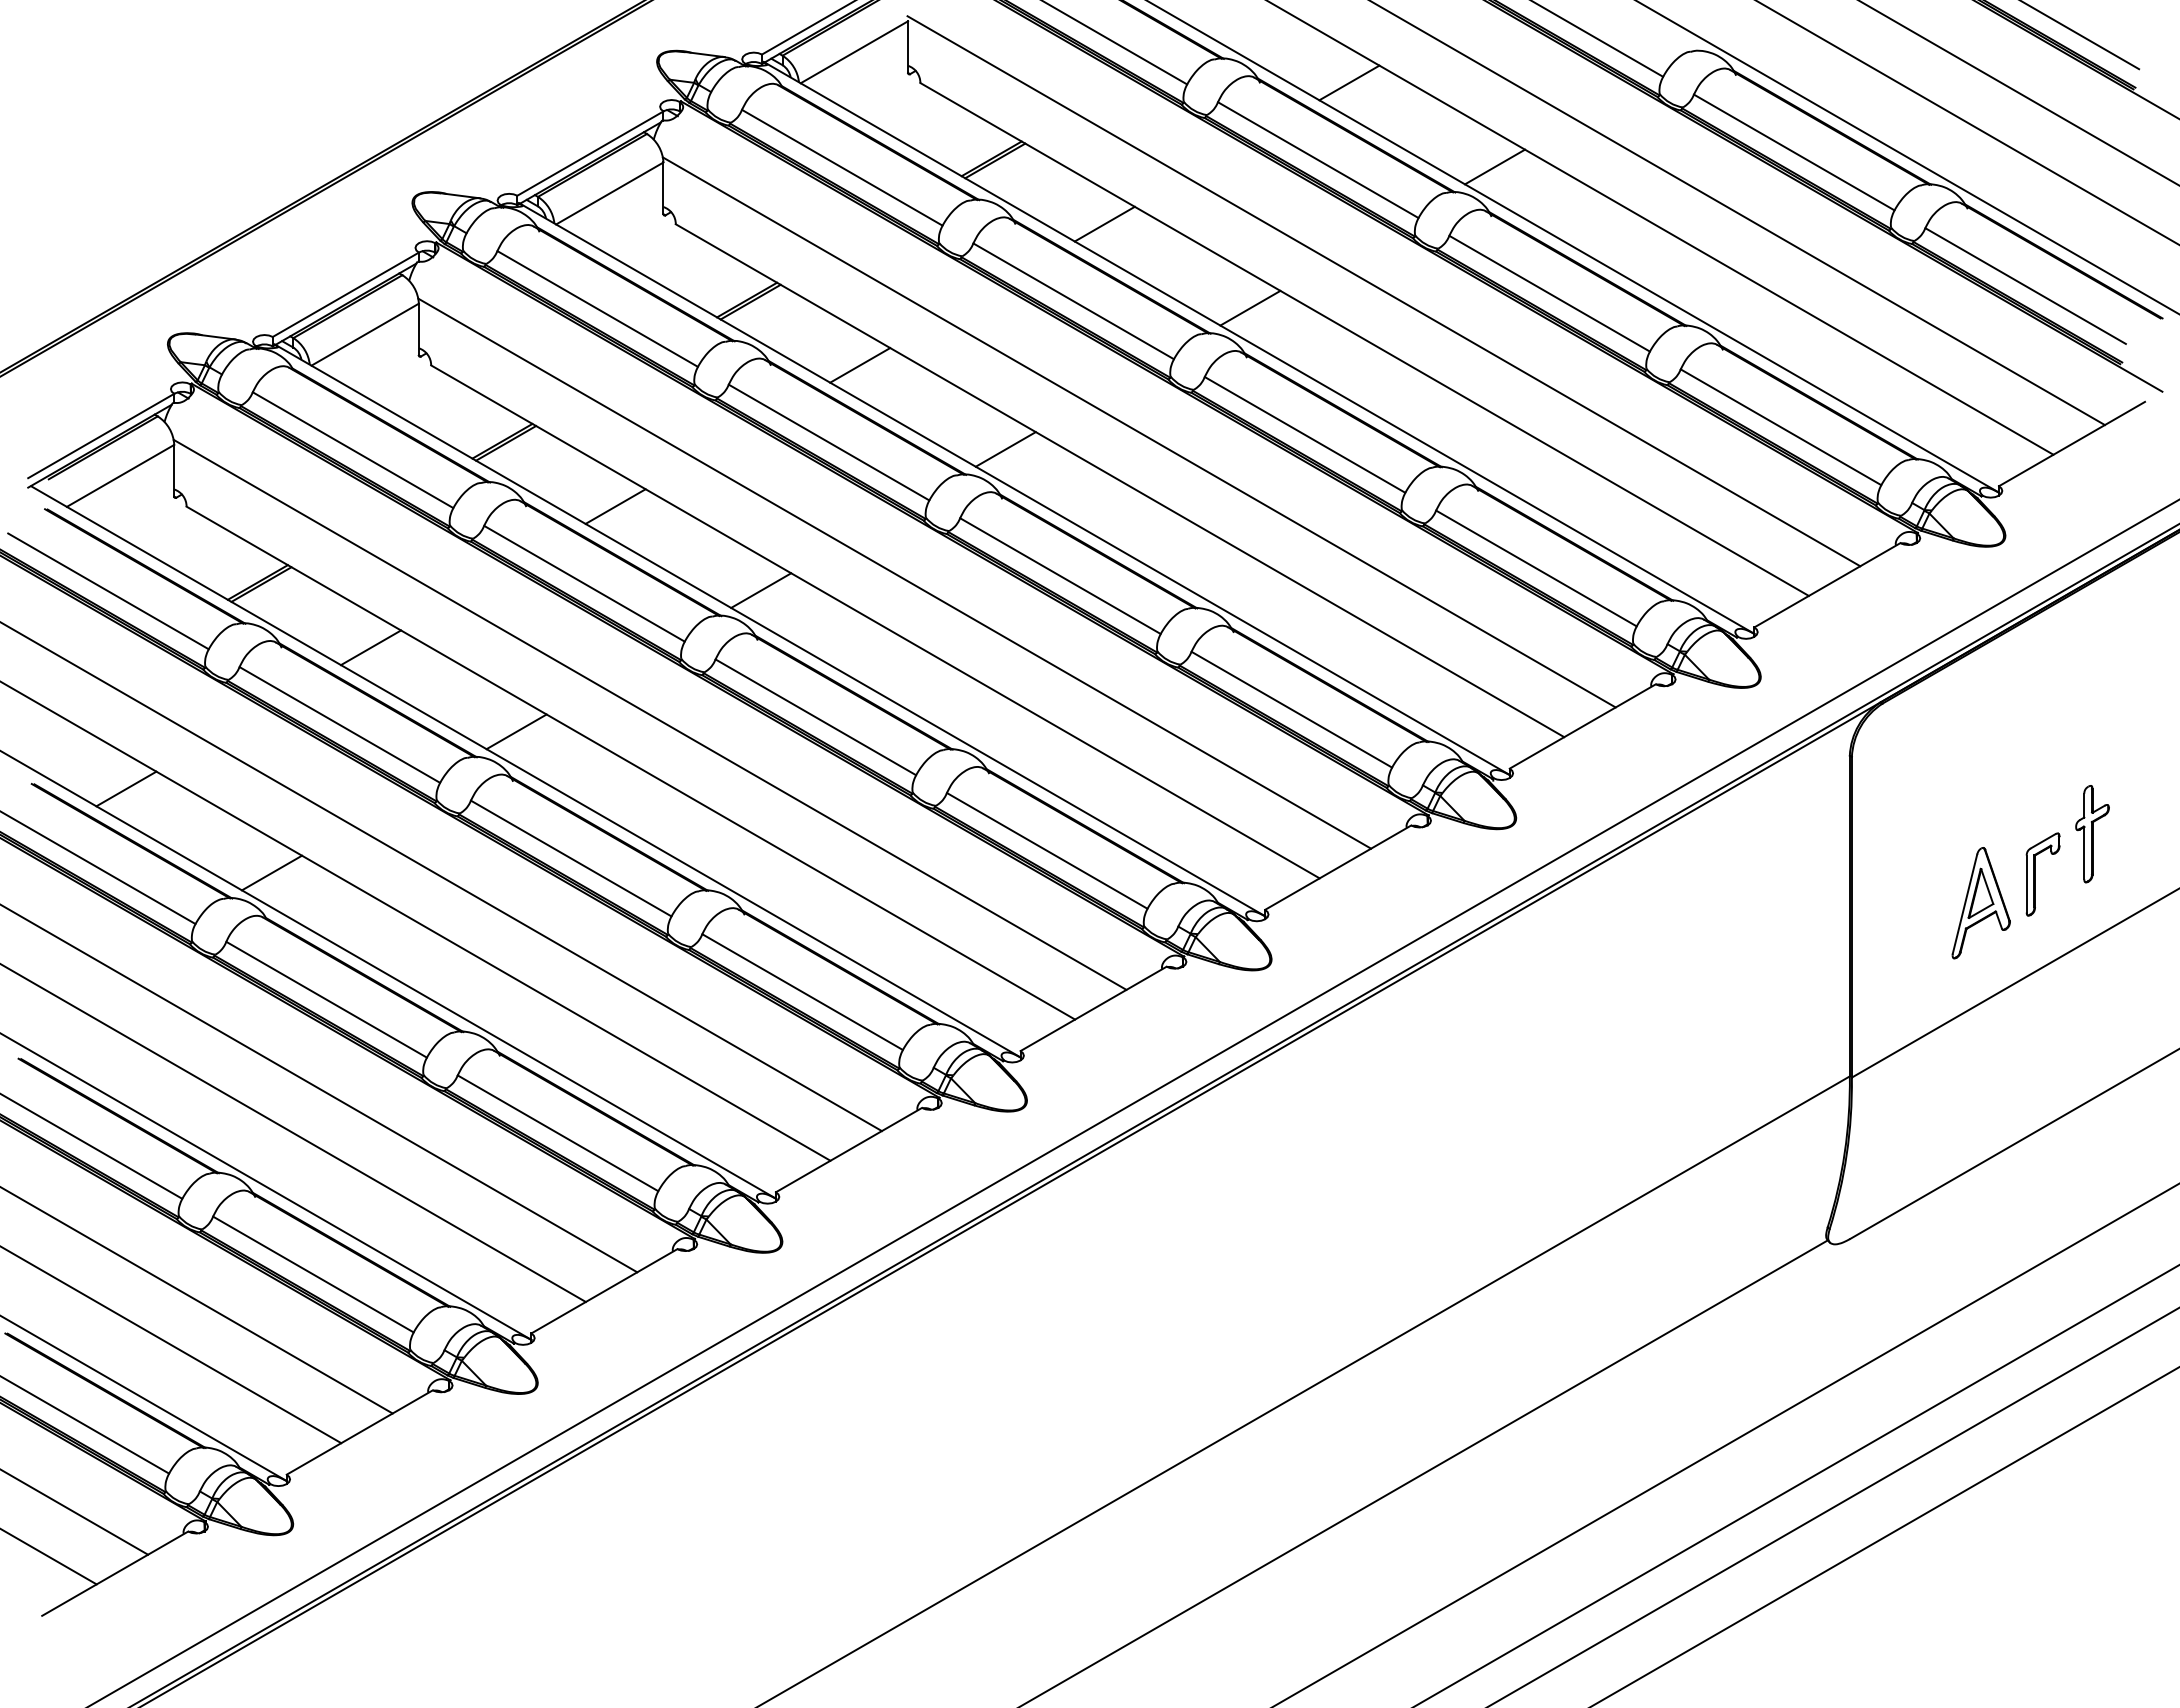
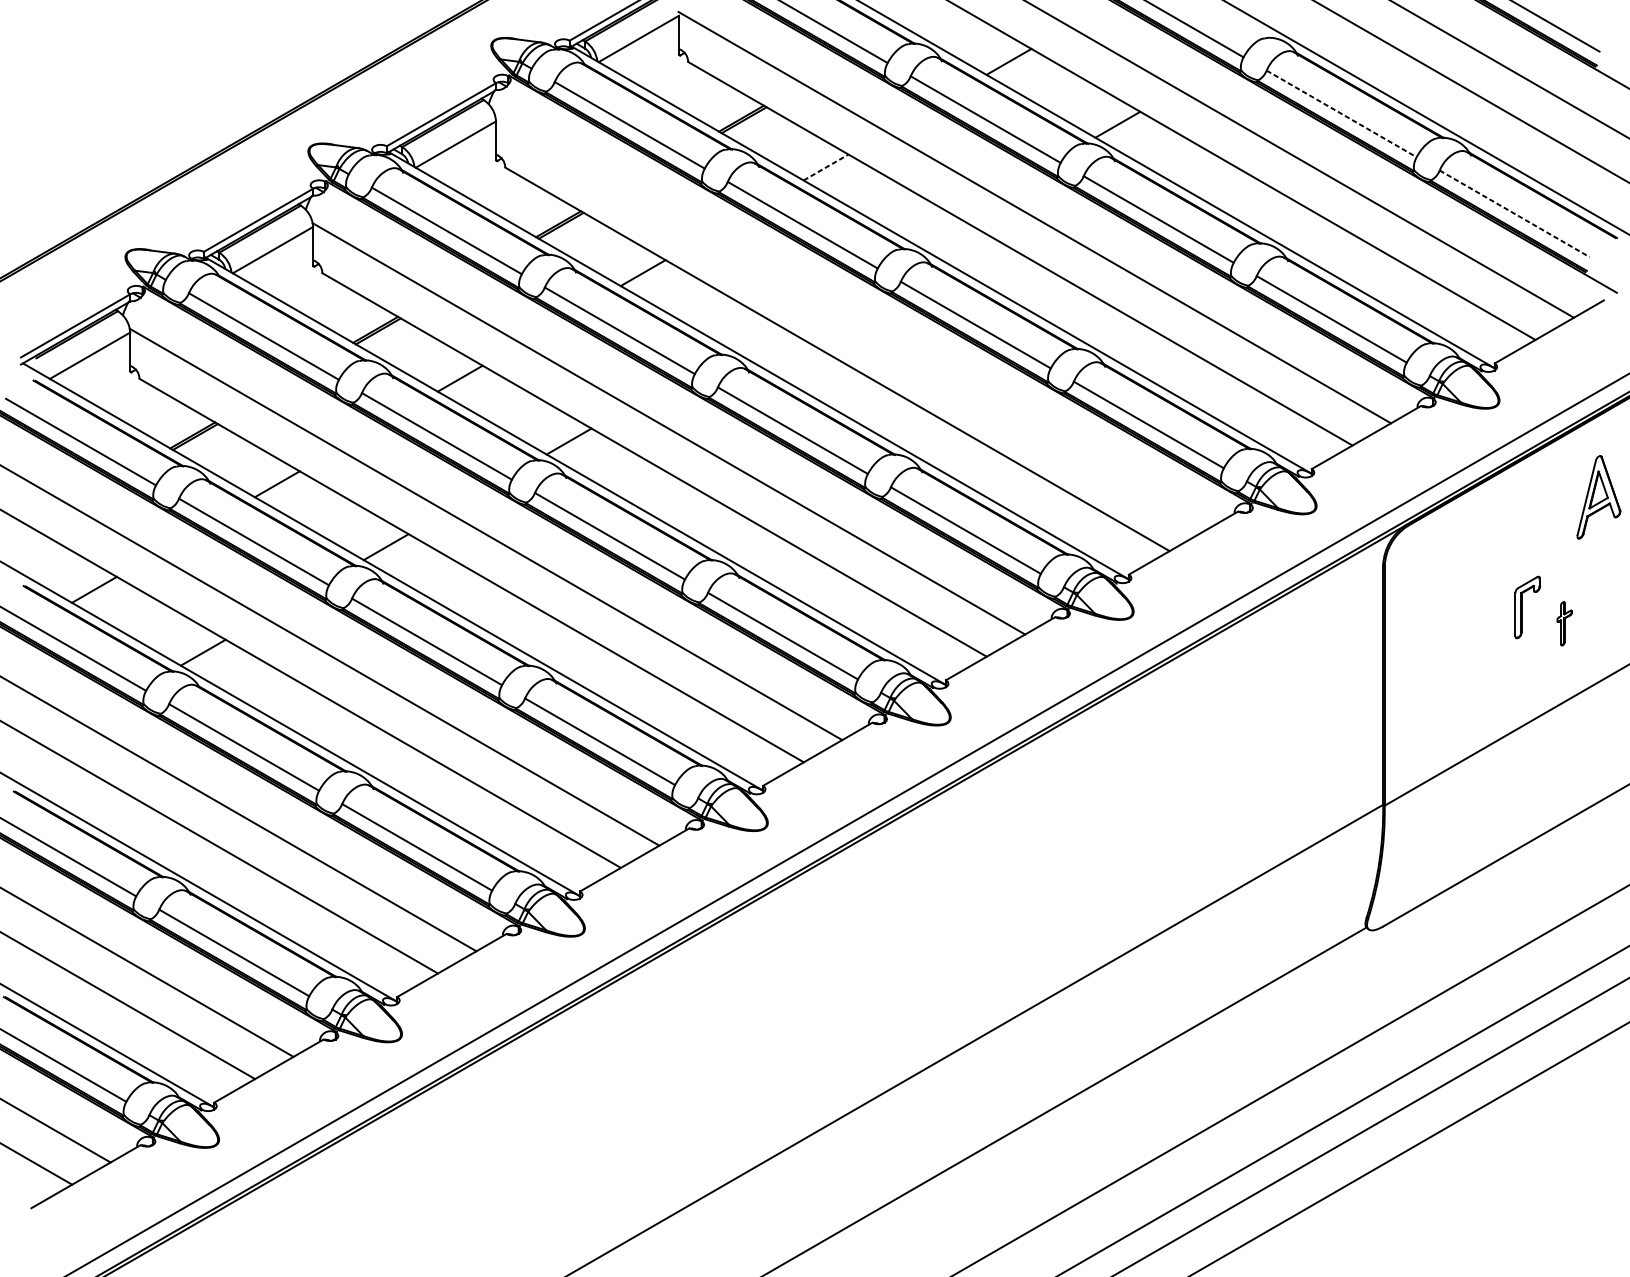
line: (1794, 152) -> (1341, 113), solid -> dashed
line: (1104, 224) -> (825, 167), solid -> dashed
line: (2025, 286) -> (1514, 214), solid -> dashed
line: (1250, 307) -> (935, 229), removed
line: (1138, 432) -> (851, 323), removed
line: (1005, 449) -> (751, 336), removed
part: (2092, 834) -> (1564, 623), size x0.6
part: (2035, 874) -> (1522, 607), moved
part: (1980, 903) -> (1598, 497), moved

